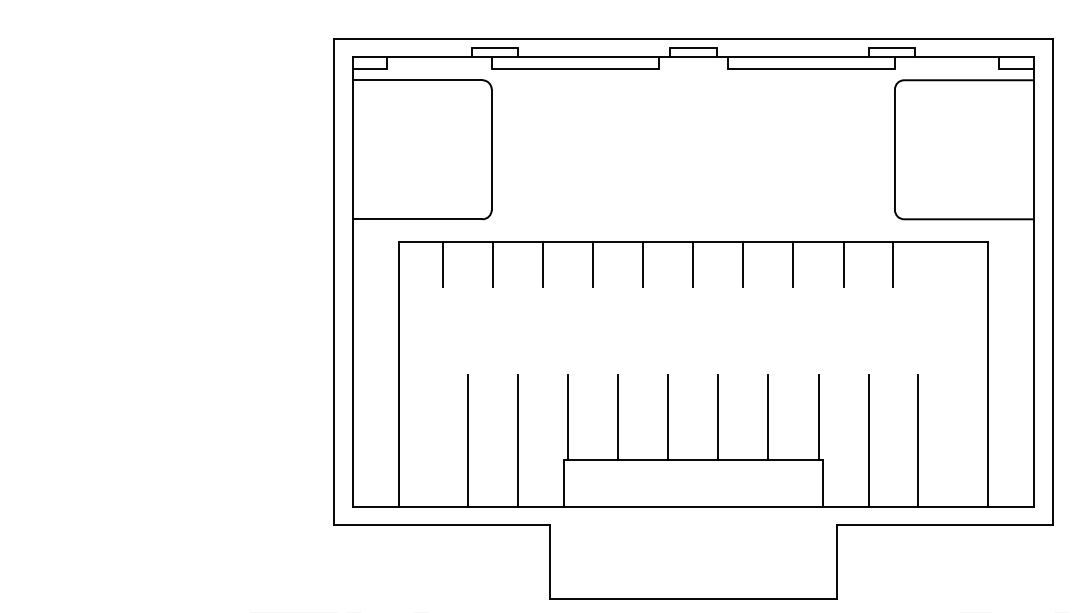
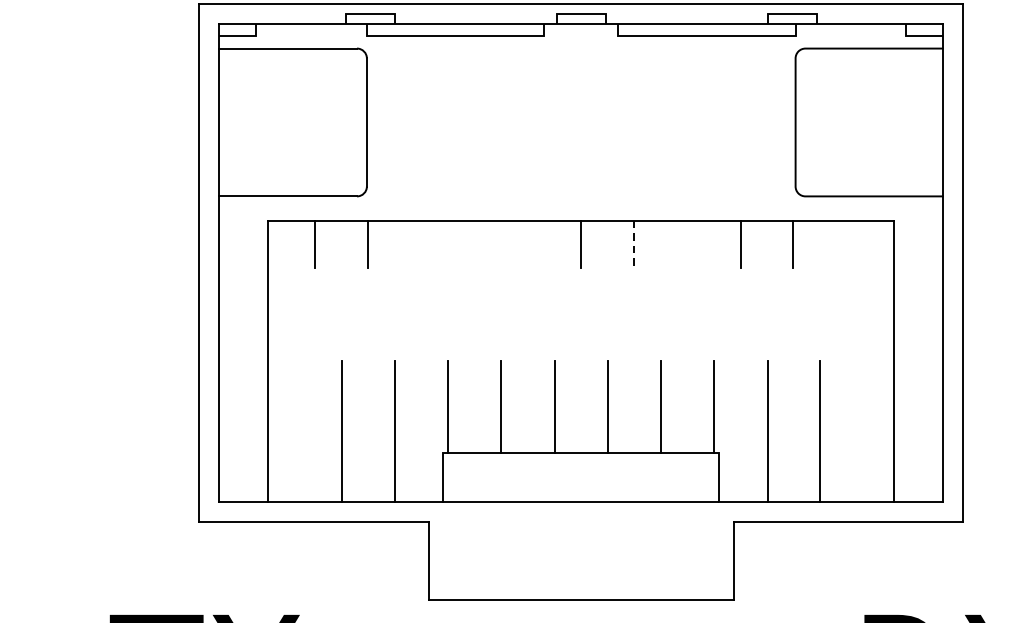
line: (543, 264) -> (421, 244), removed
line: (593, 264) -> (475, 244), removed
line: (643, 264) -> (528, 244), removed
line: (743, 264) -> (634, 244), solid -> dashed
line: (793, 264) -> (687, 244), removed

